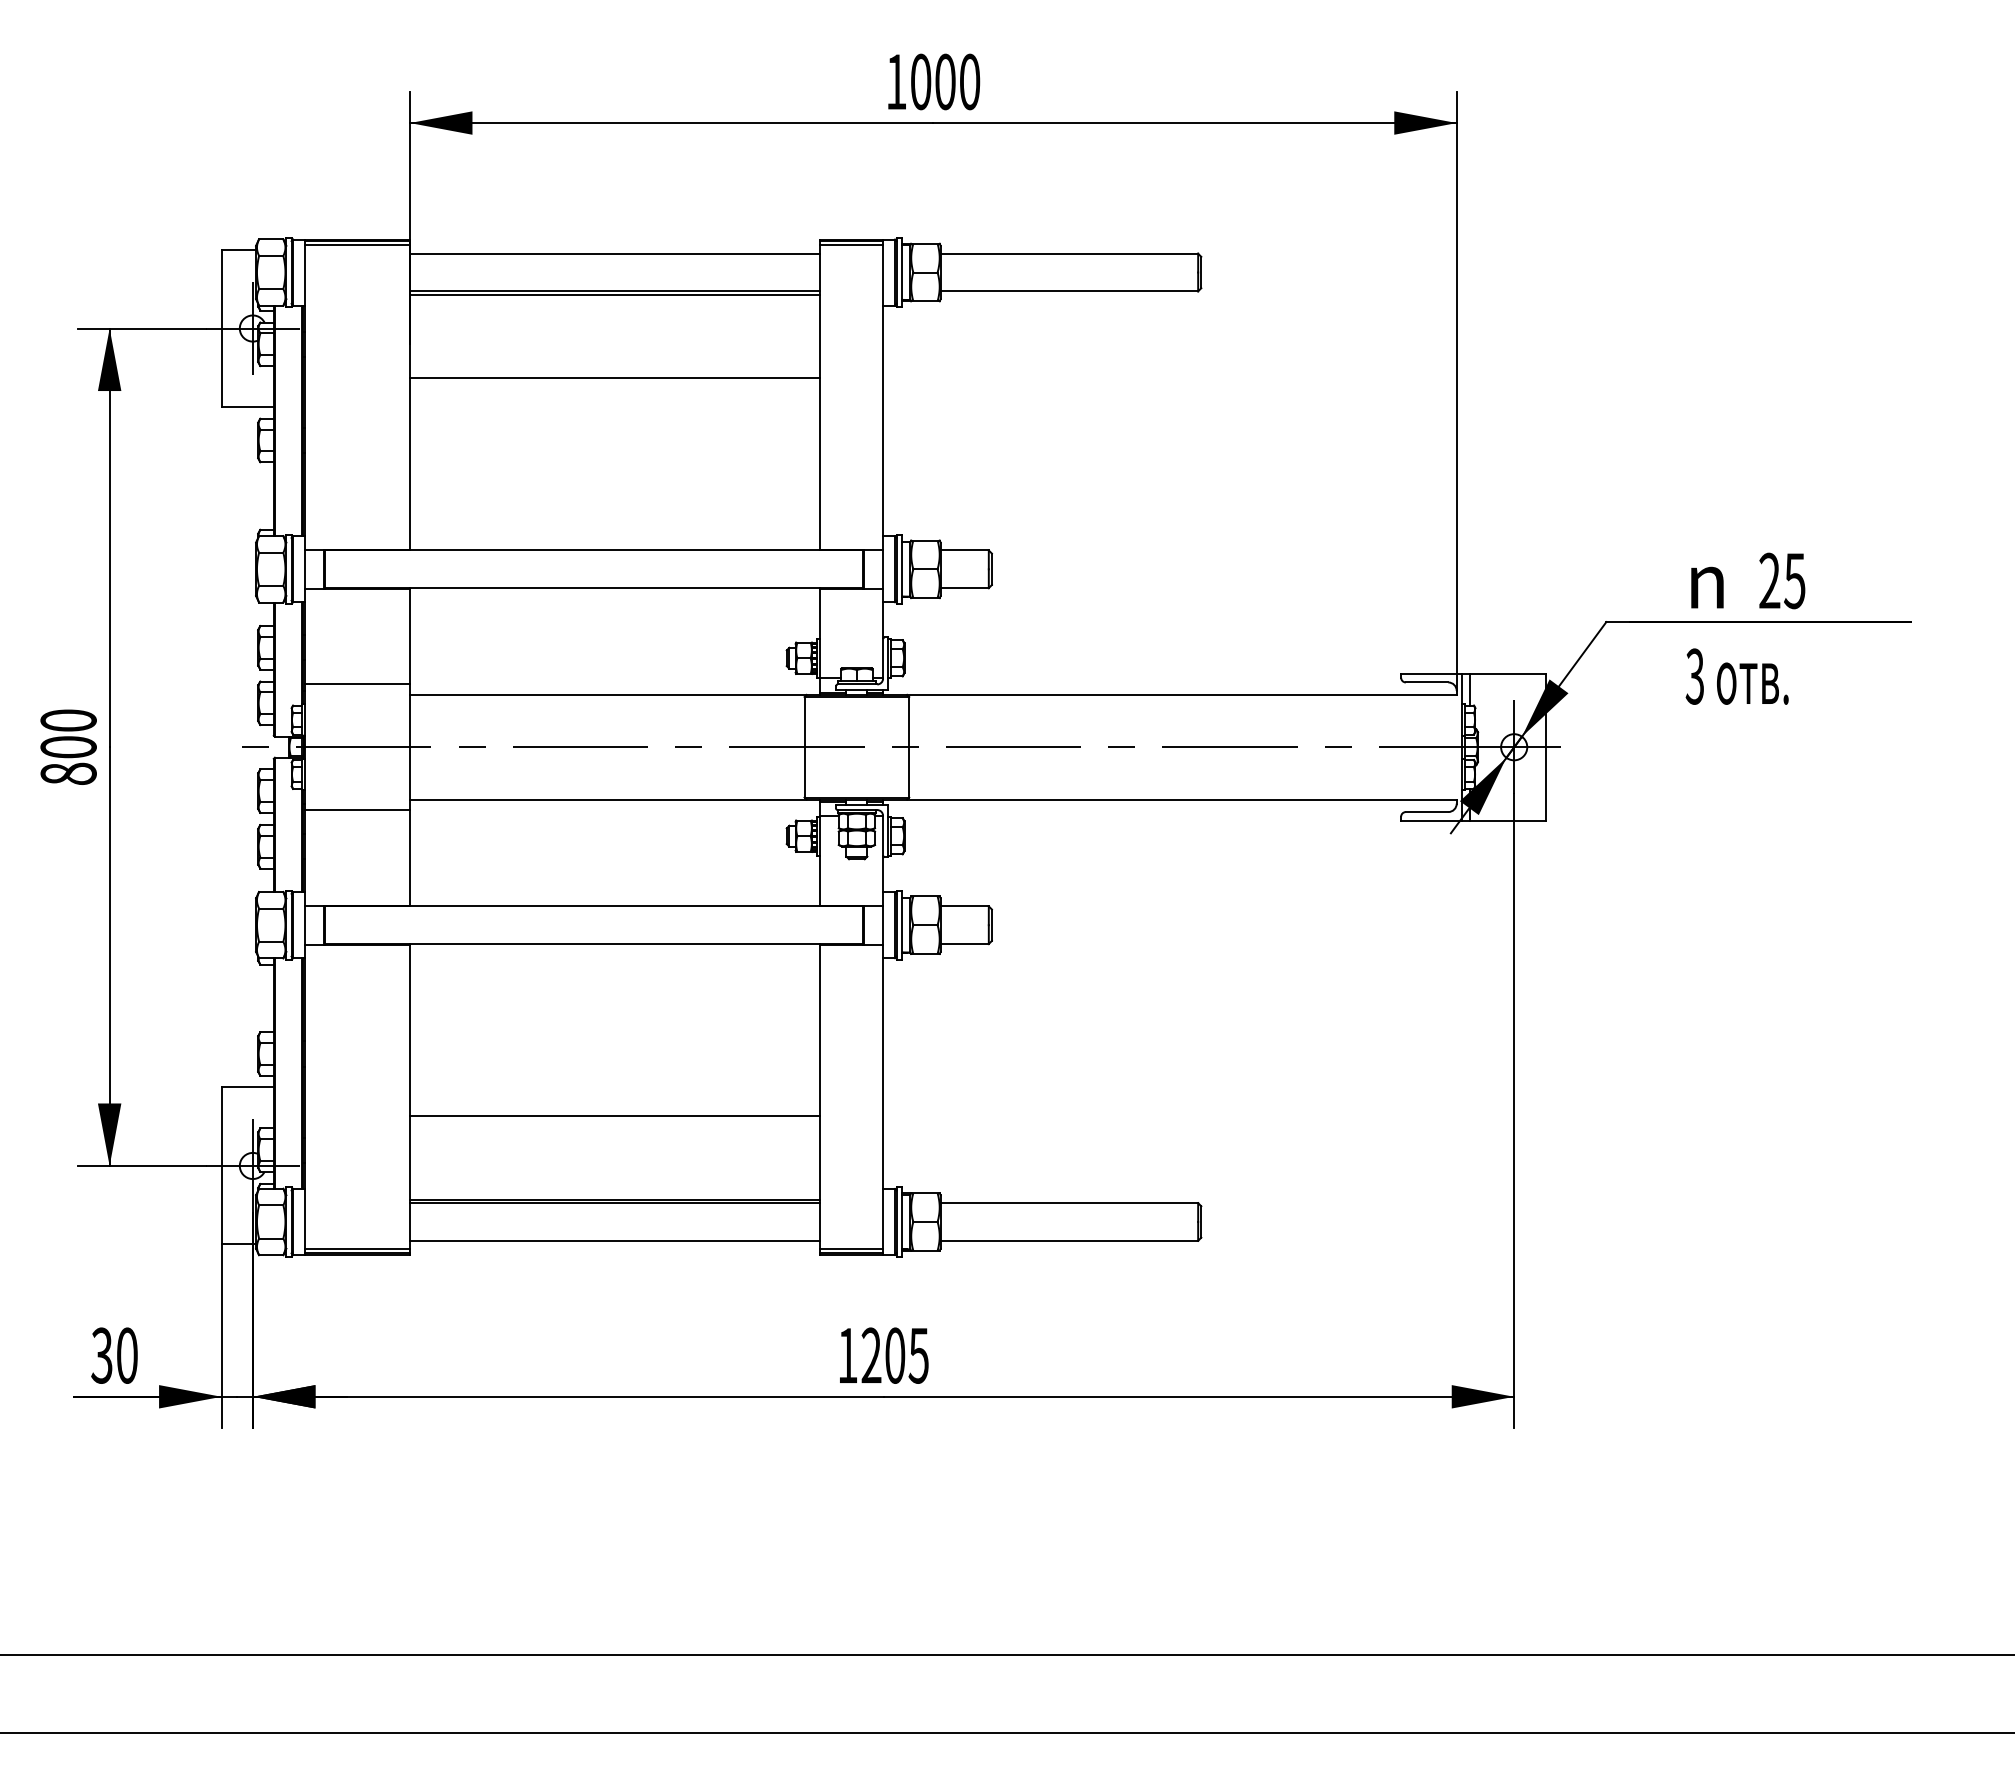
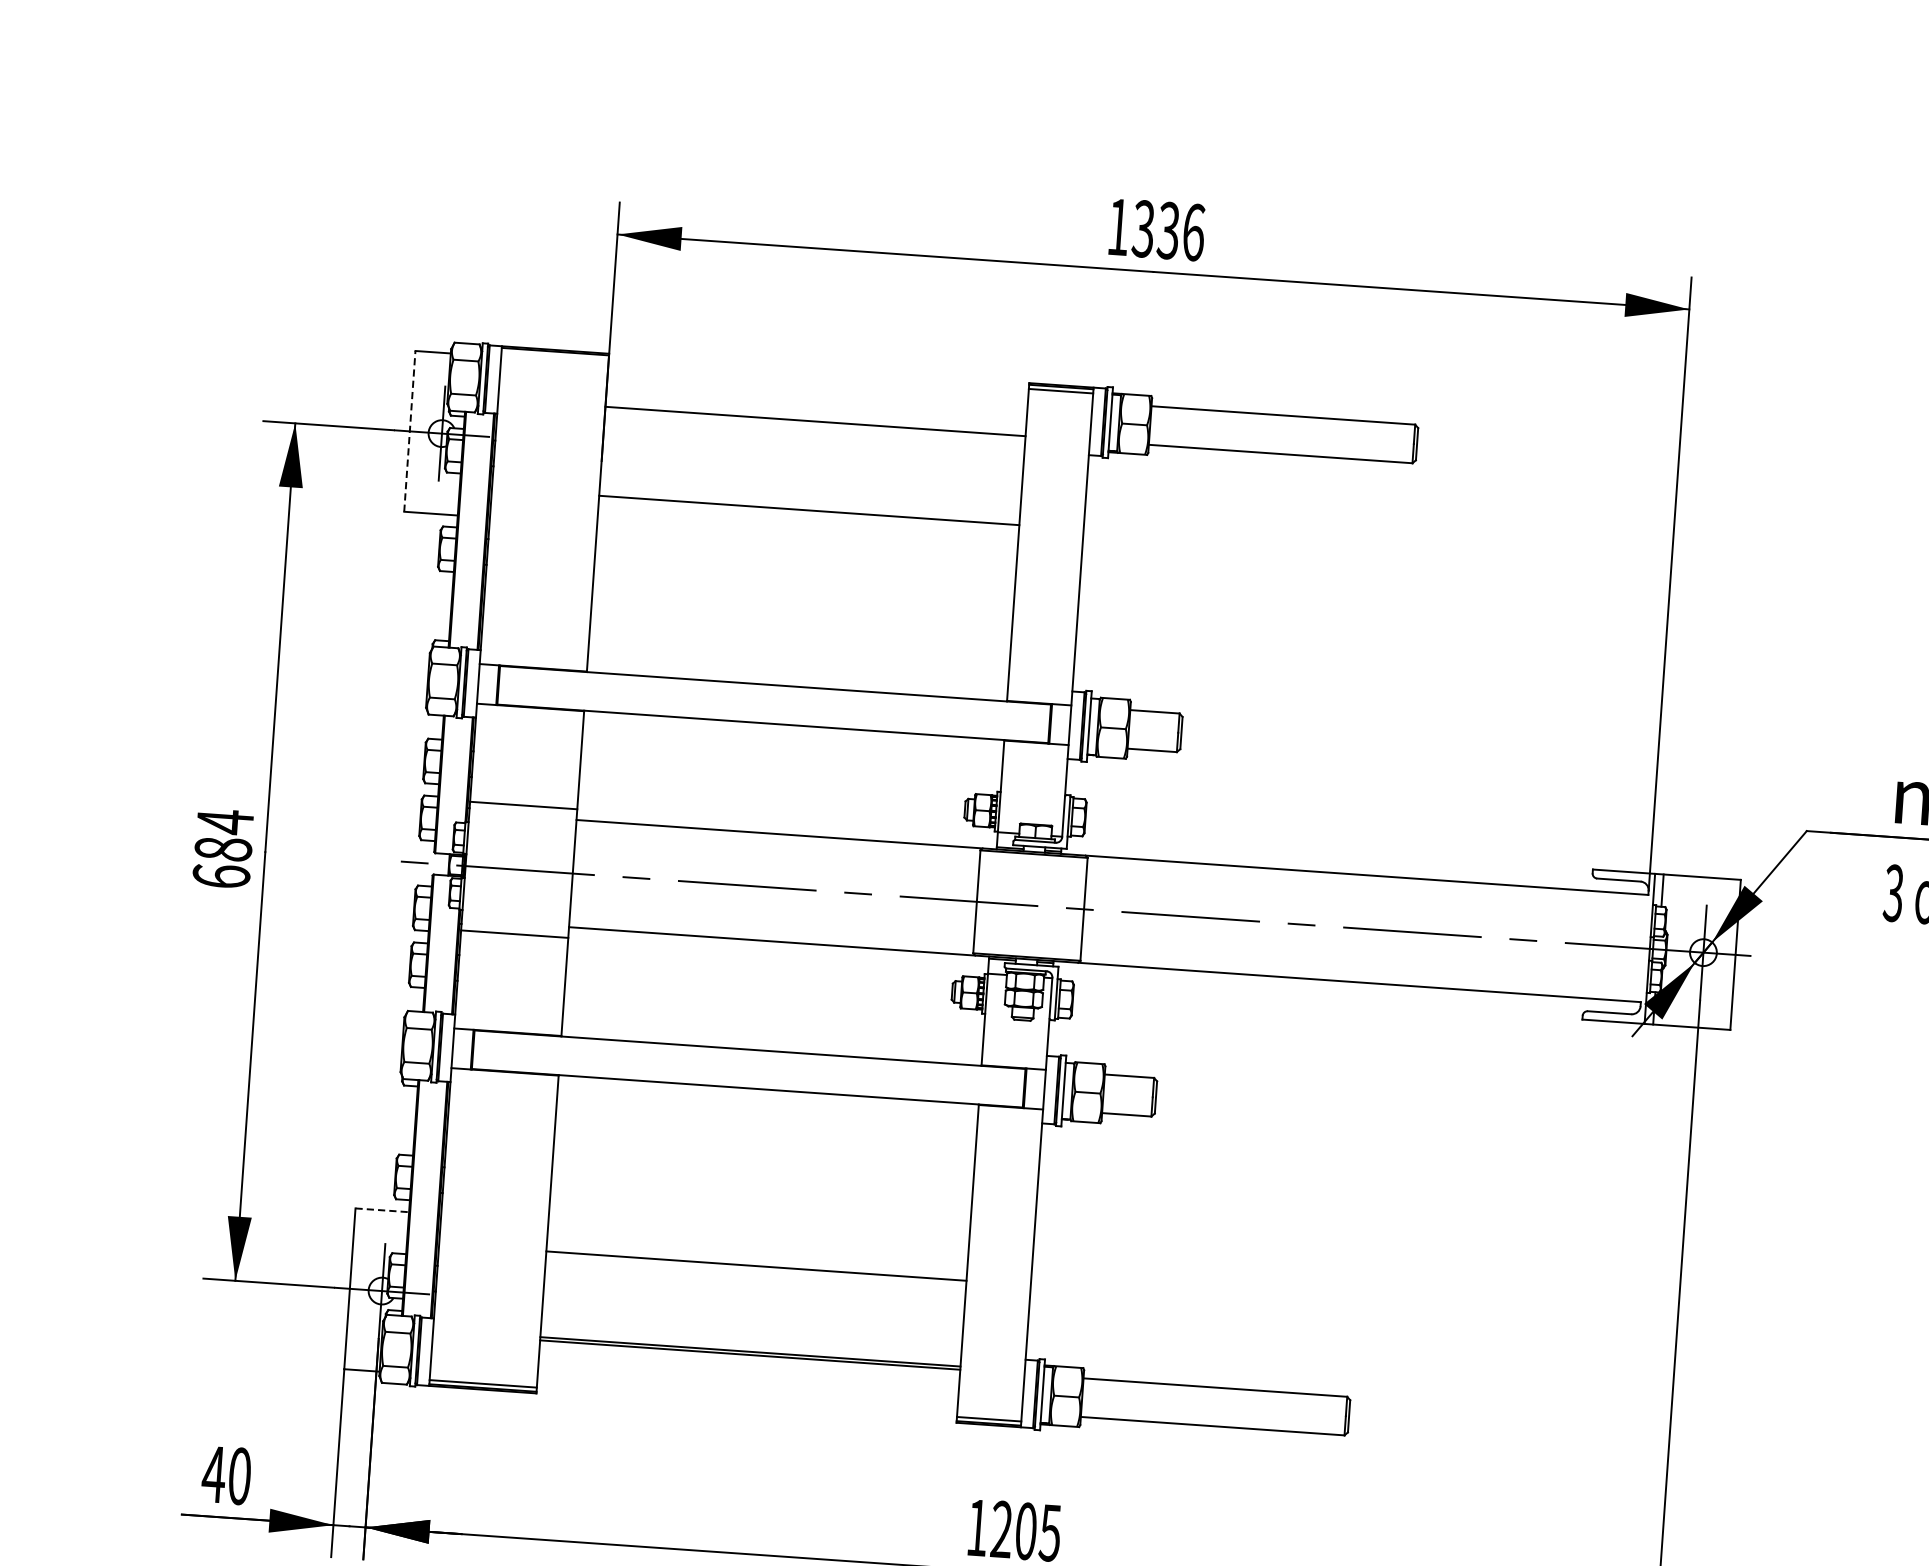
text: (945, 81) -> (1168, 230), 1000 -> 1336
line: (357, 245) -> (555, 356), removed
line: (614, 253) -> (817, 382), removed
line: (614, 294) -> (814, 424), removed
line: (221, 328) -> (409, 431), solid -> dashed
text: (68, 746) -> (223, 848), 800 -> 684
line: (248, 1087) -> (383, 1210), solid -> dashed
line: (614, 1240) -> (746, 1393), removed
text: (101, 1355) -> (213, 1474), 30 -> 40

